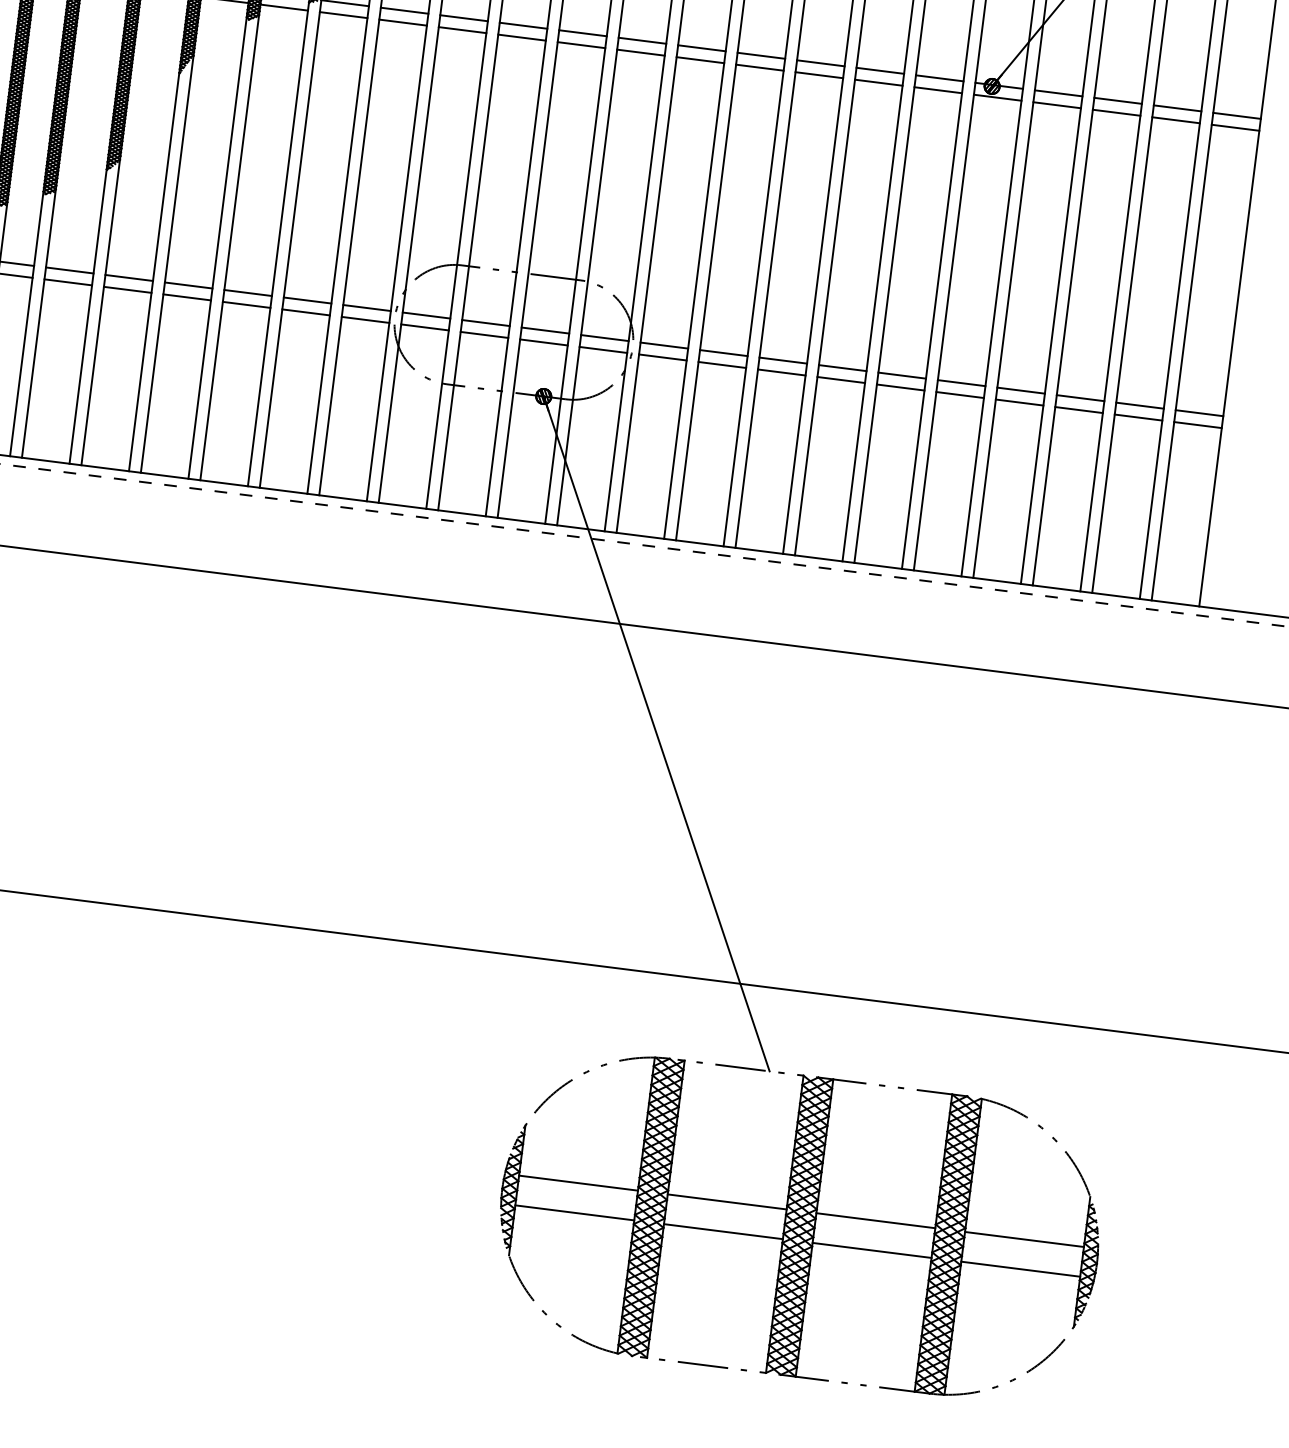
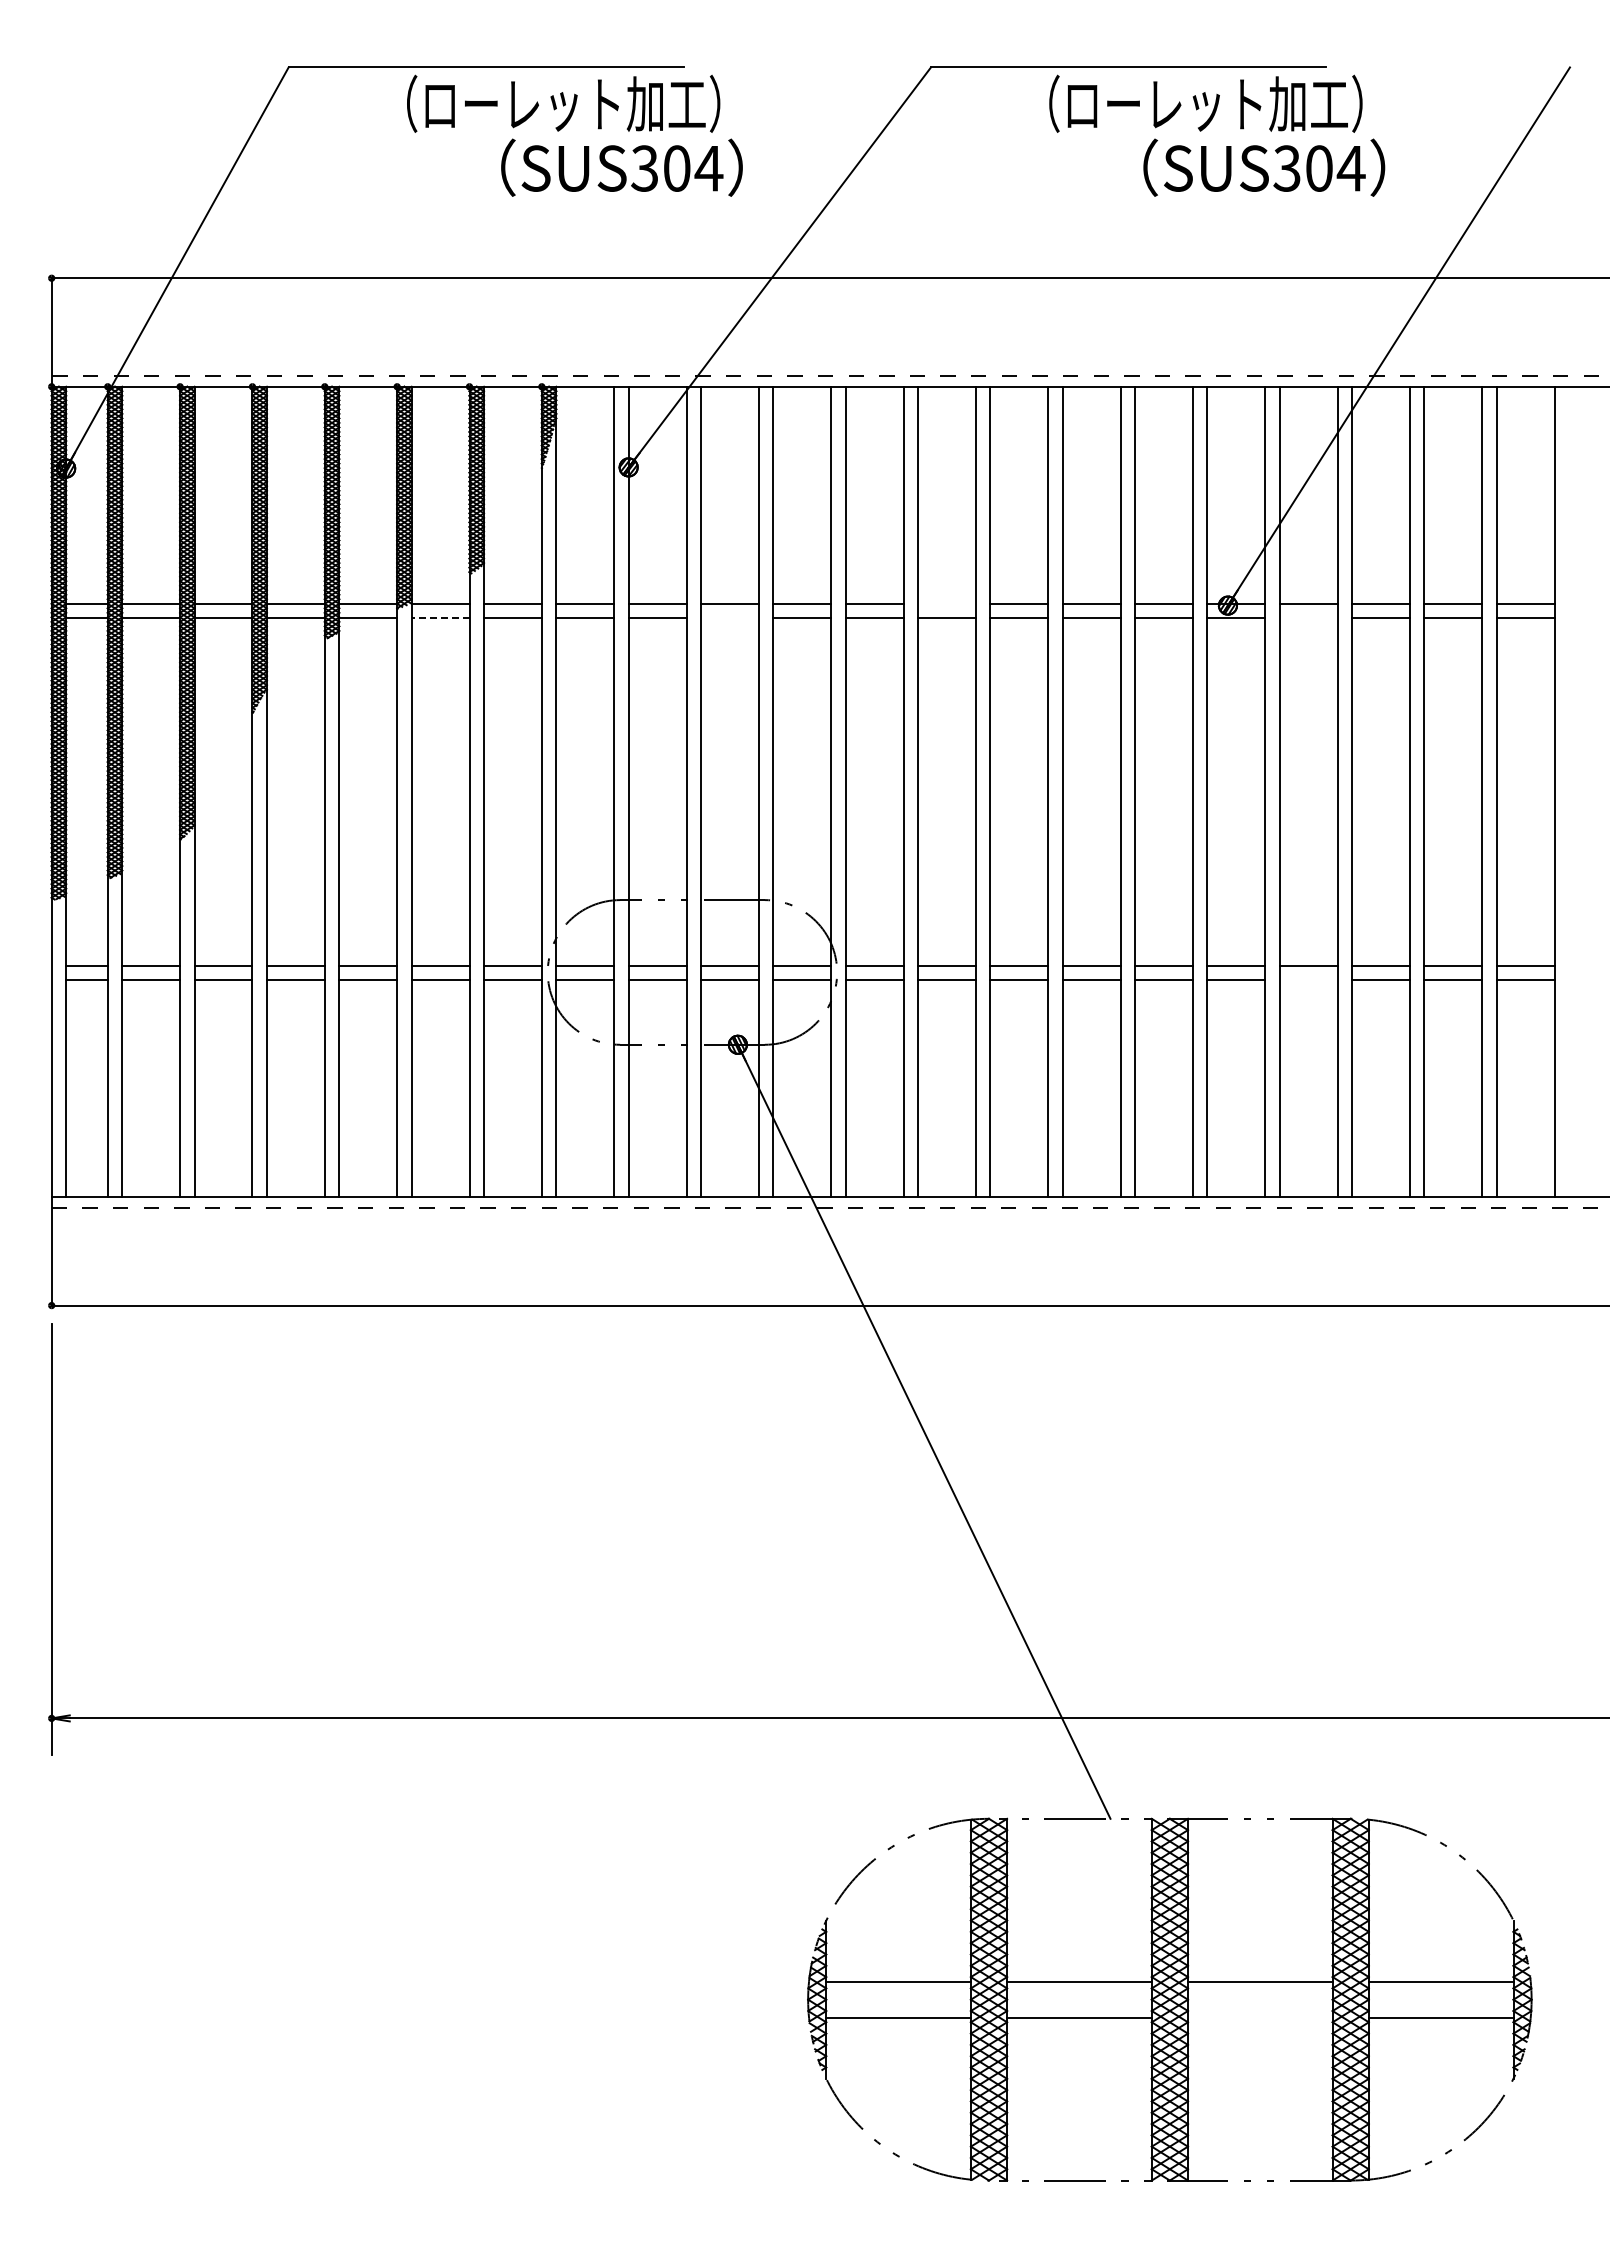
line: (343, 15) -> (440, 618), solid -> dashed
line: (581, 45) -> (729, 618), removed
line: (761, 55) -> (946, 603), removed
line: (1056, 105) -> (1308, 618), removed
line: (1019, 402) -> (1308, 980), removed
line: (871, 1250) -> (1259, 2017), removed

